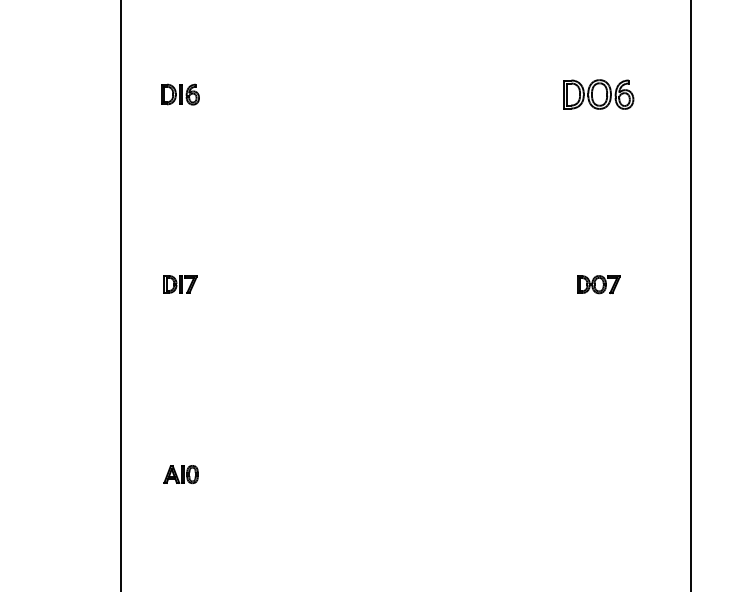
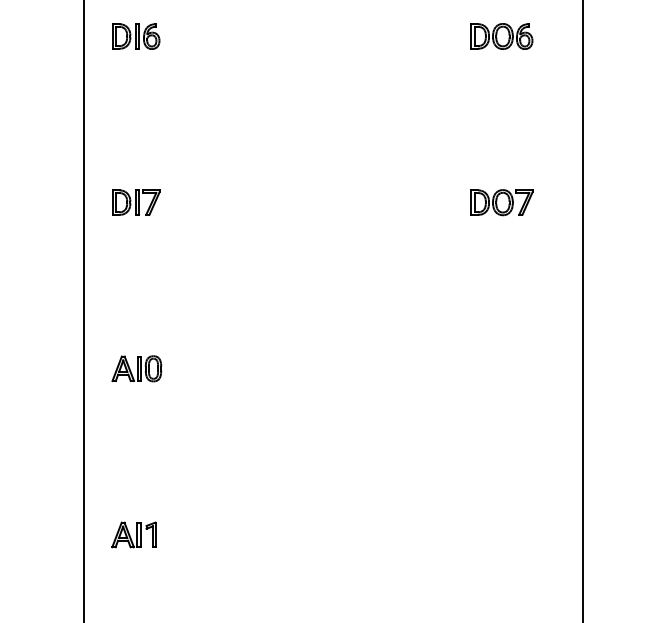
part: (180, 94) -> (136, 36), size x1.43
part: (180, 284) -> (136, 202), size x1.67
part: (597, 284) -> (501, 202), size x1.67
part: (180, 474) -> (136, 368), size x1.67

